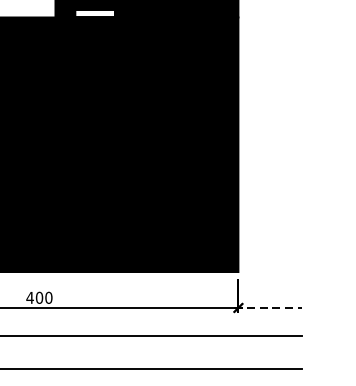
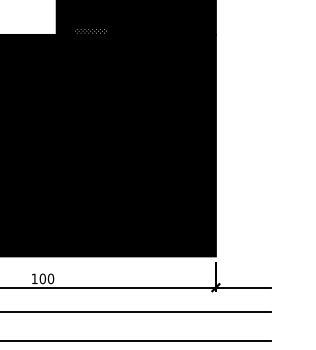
hatch: (95, 13) -> (91, 31), added
text: (29, 297) -> (34, 278), 400 -> 100
line: (268, 307) -> (242, 287), dashed -> solid

